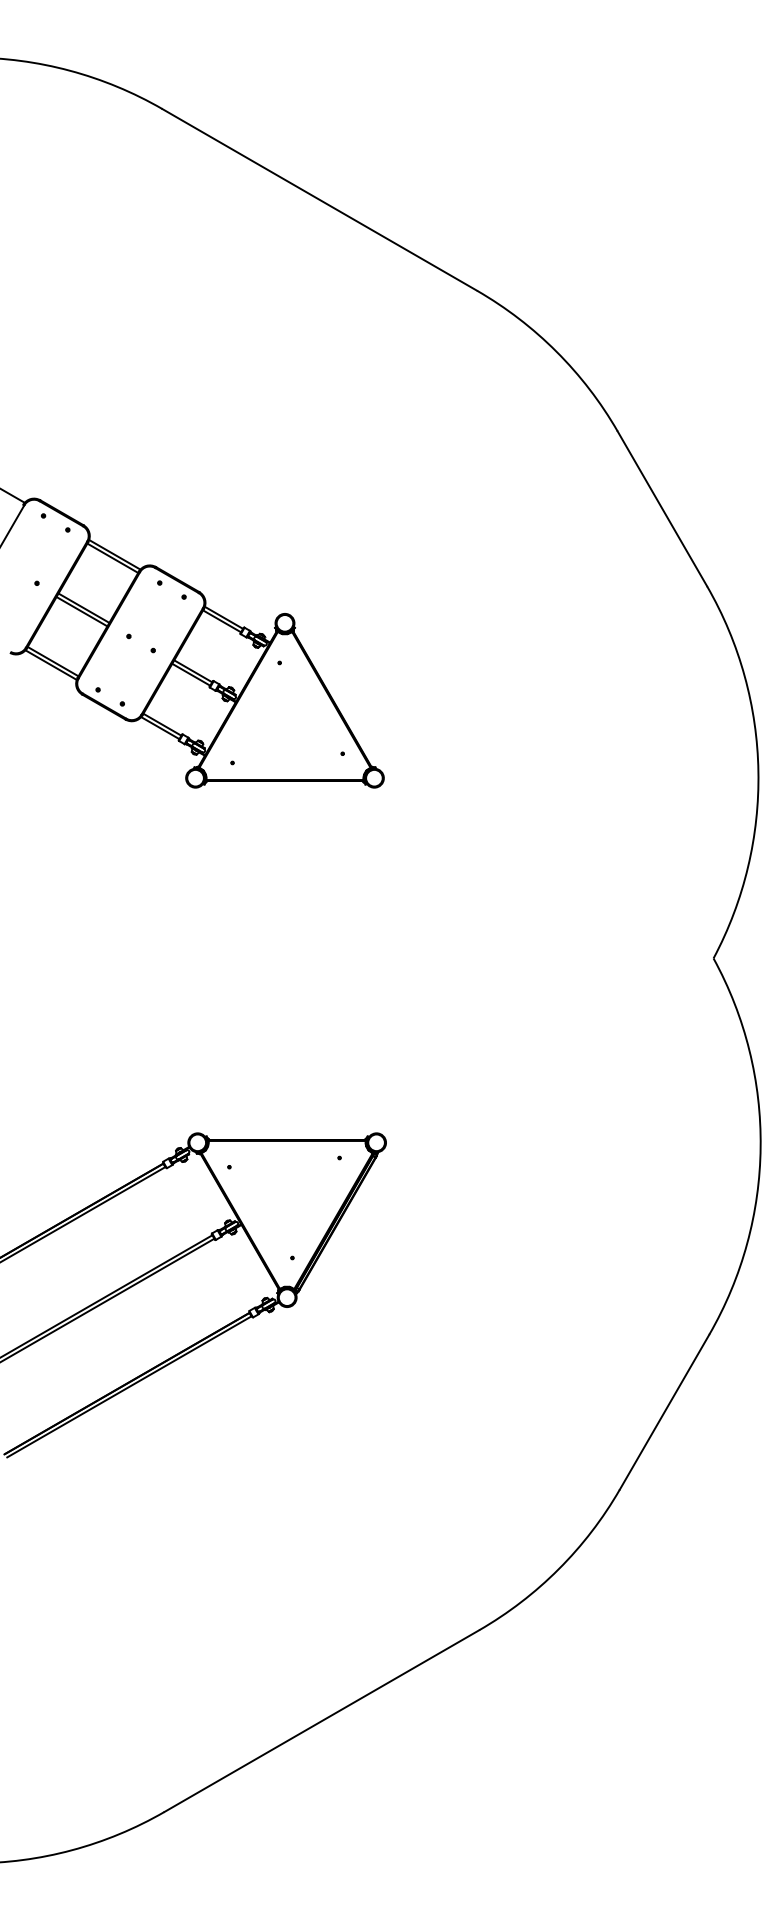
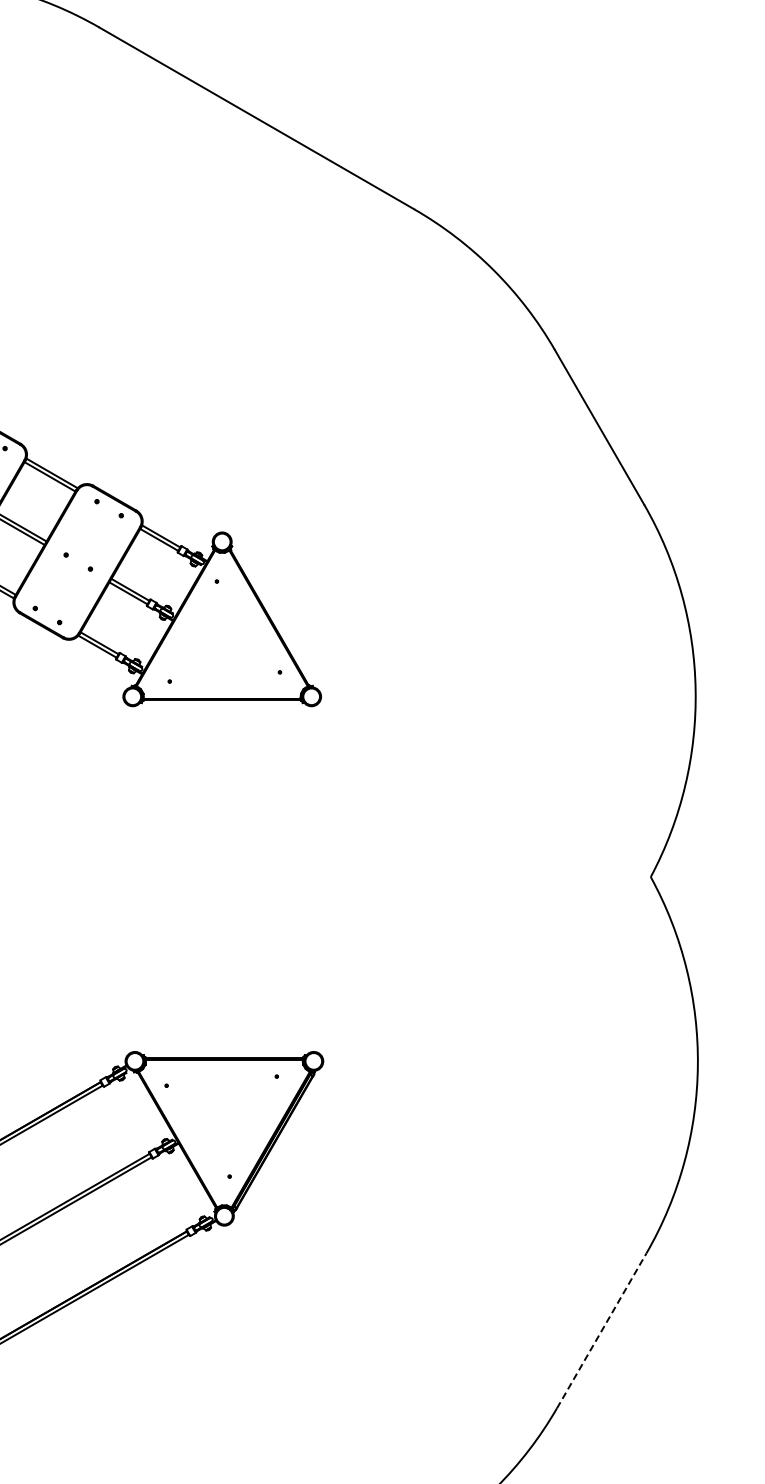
line: (664, 1411) -> (601, 1330), solid -> dashed

